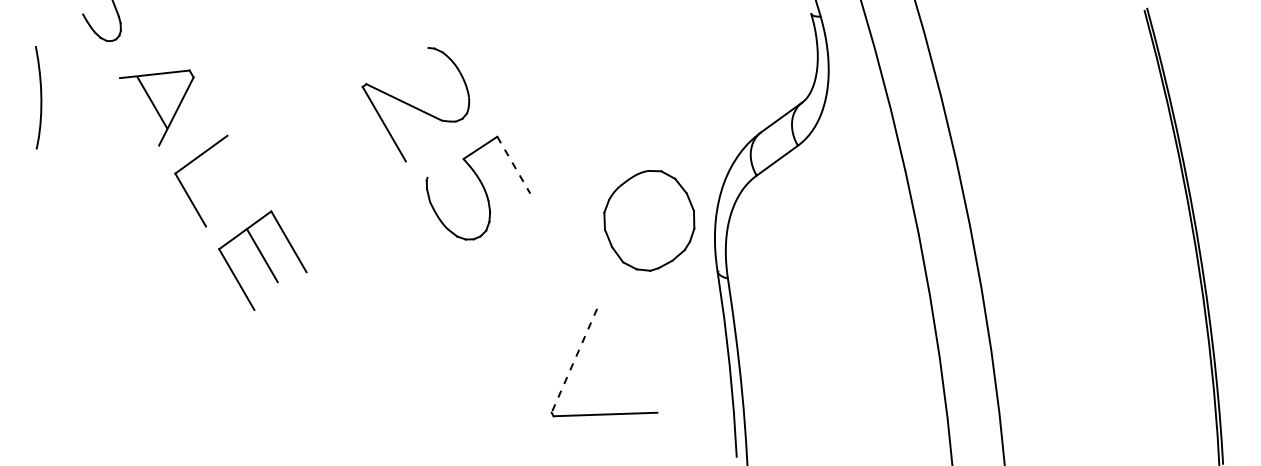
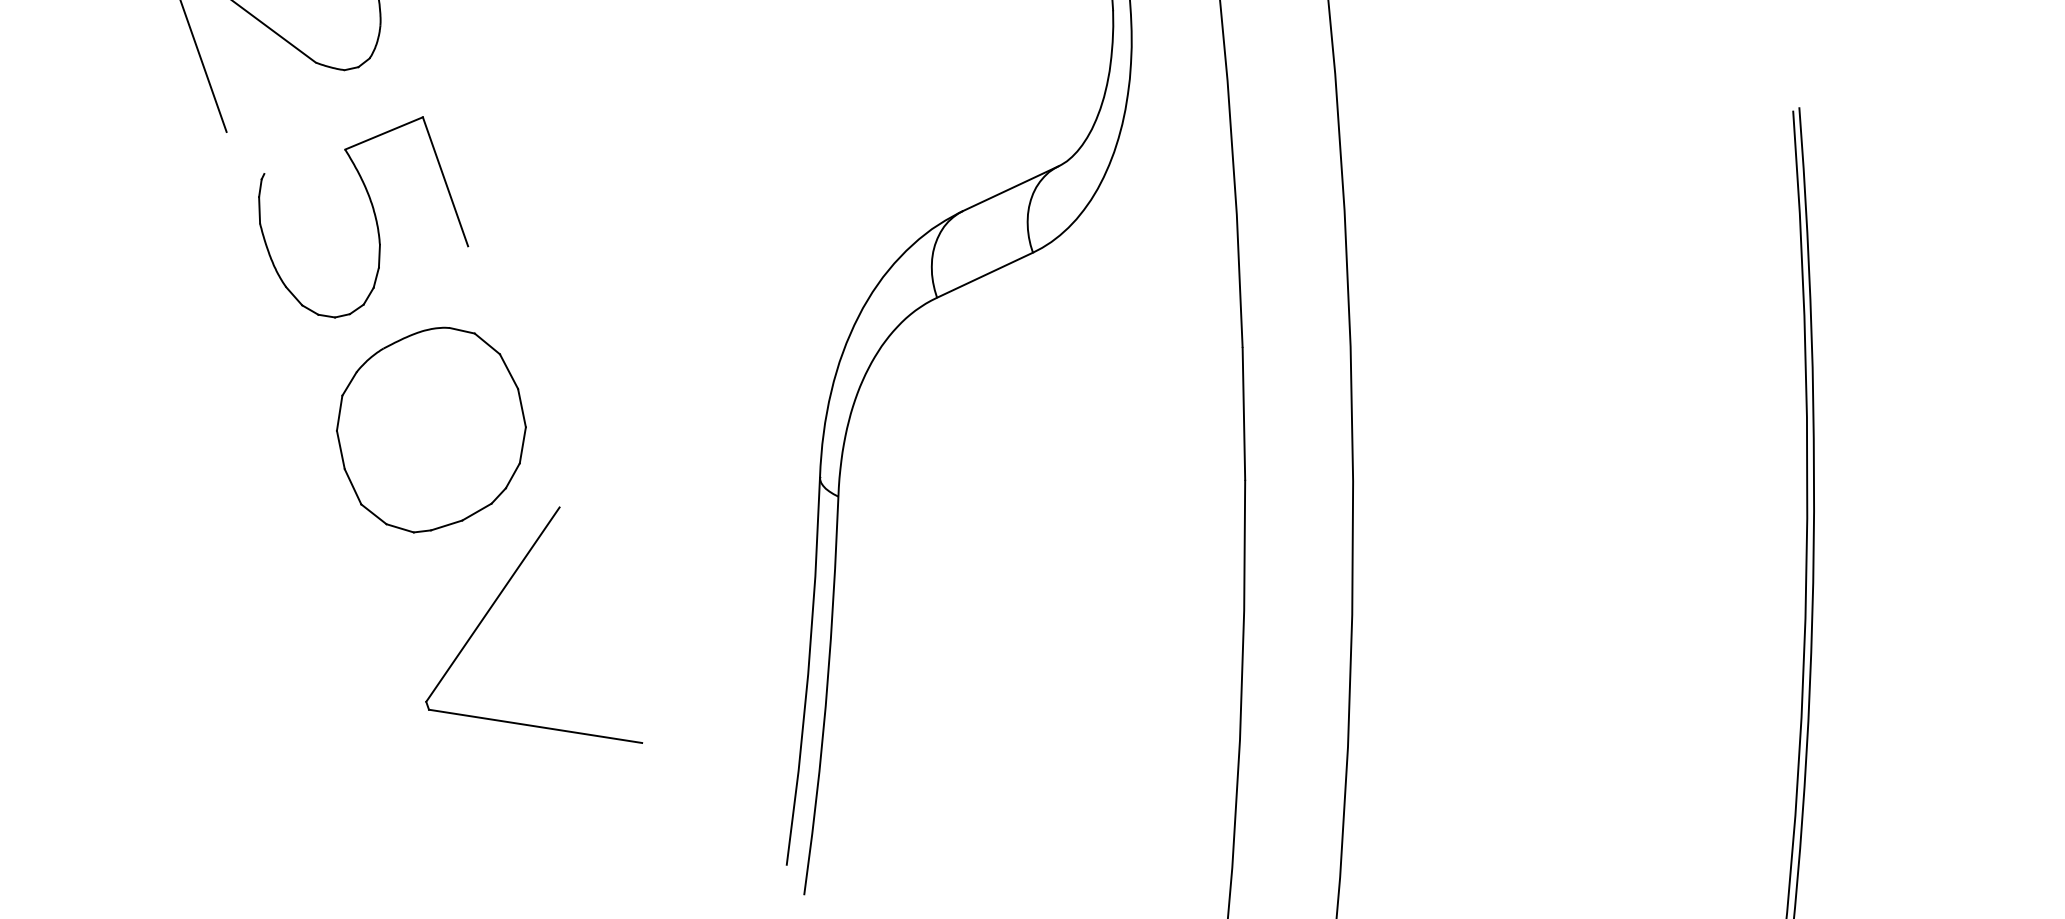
line: (513, 165) -> (444, 182), dashed -> solid
part: (649, 220) -> (431, 429), moved
line: (574, 360) -> (493, 604), dashed -> solid

